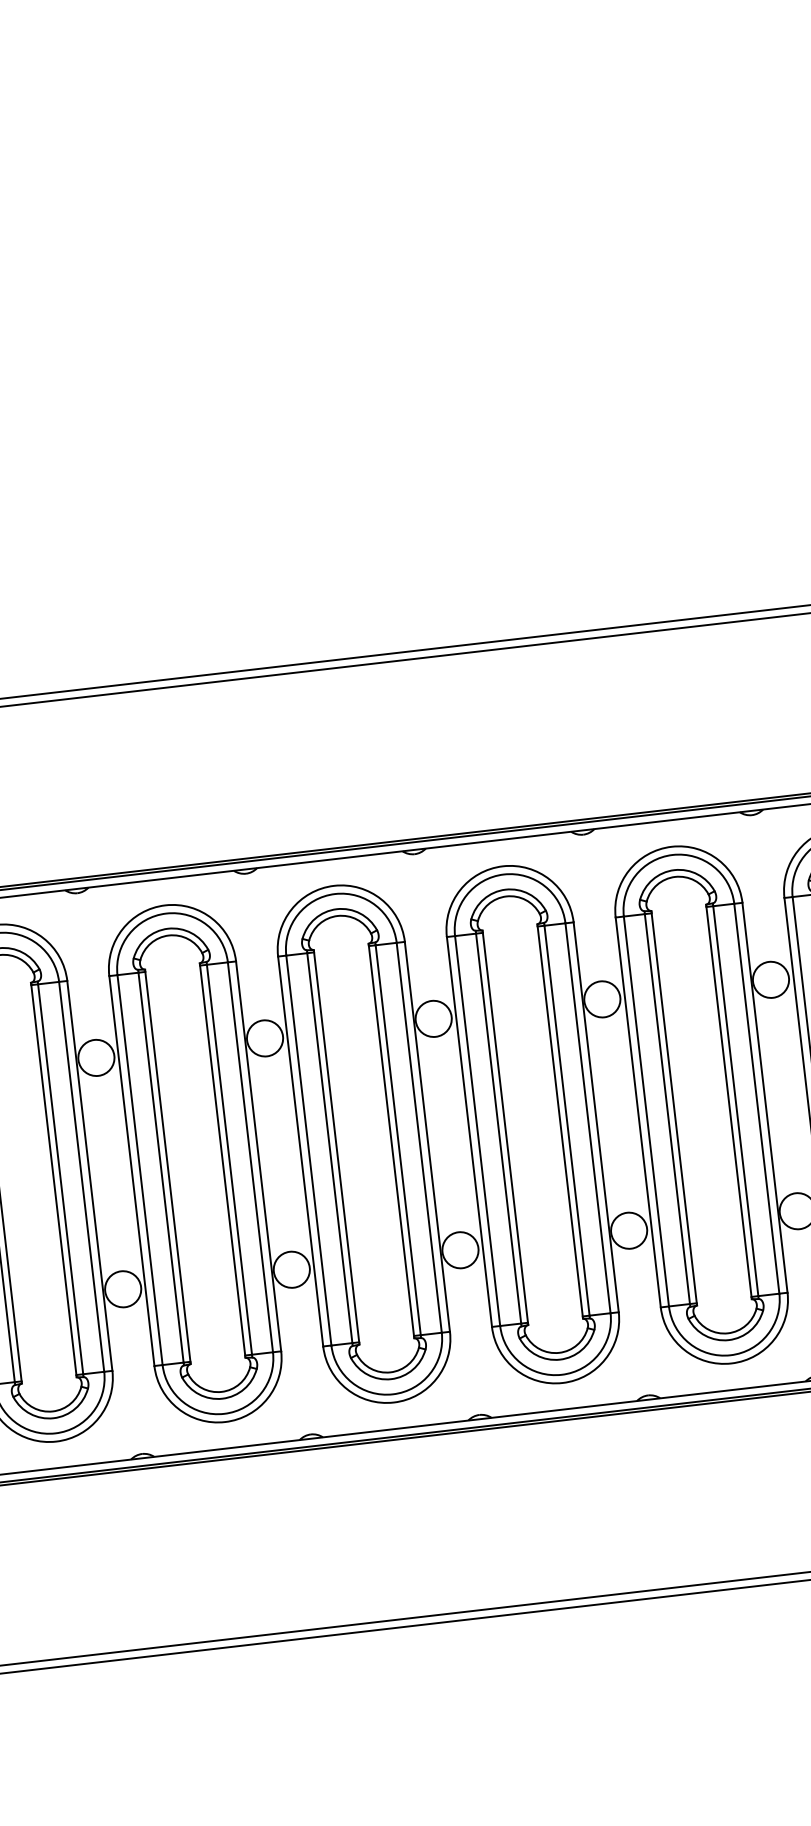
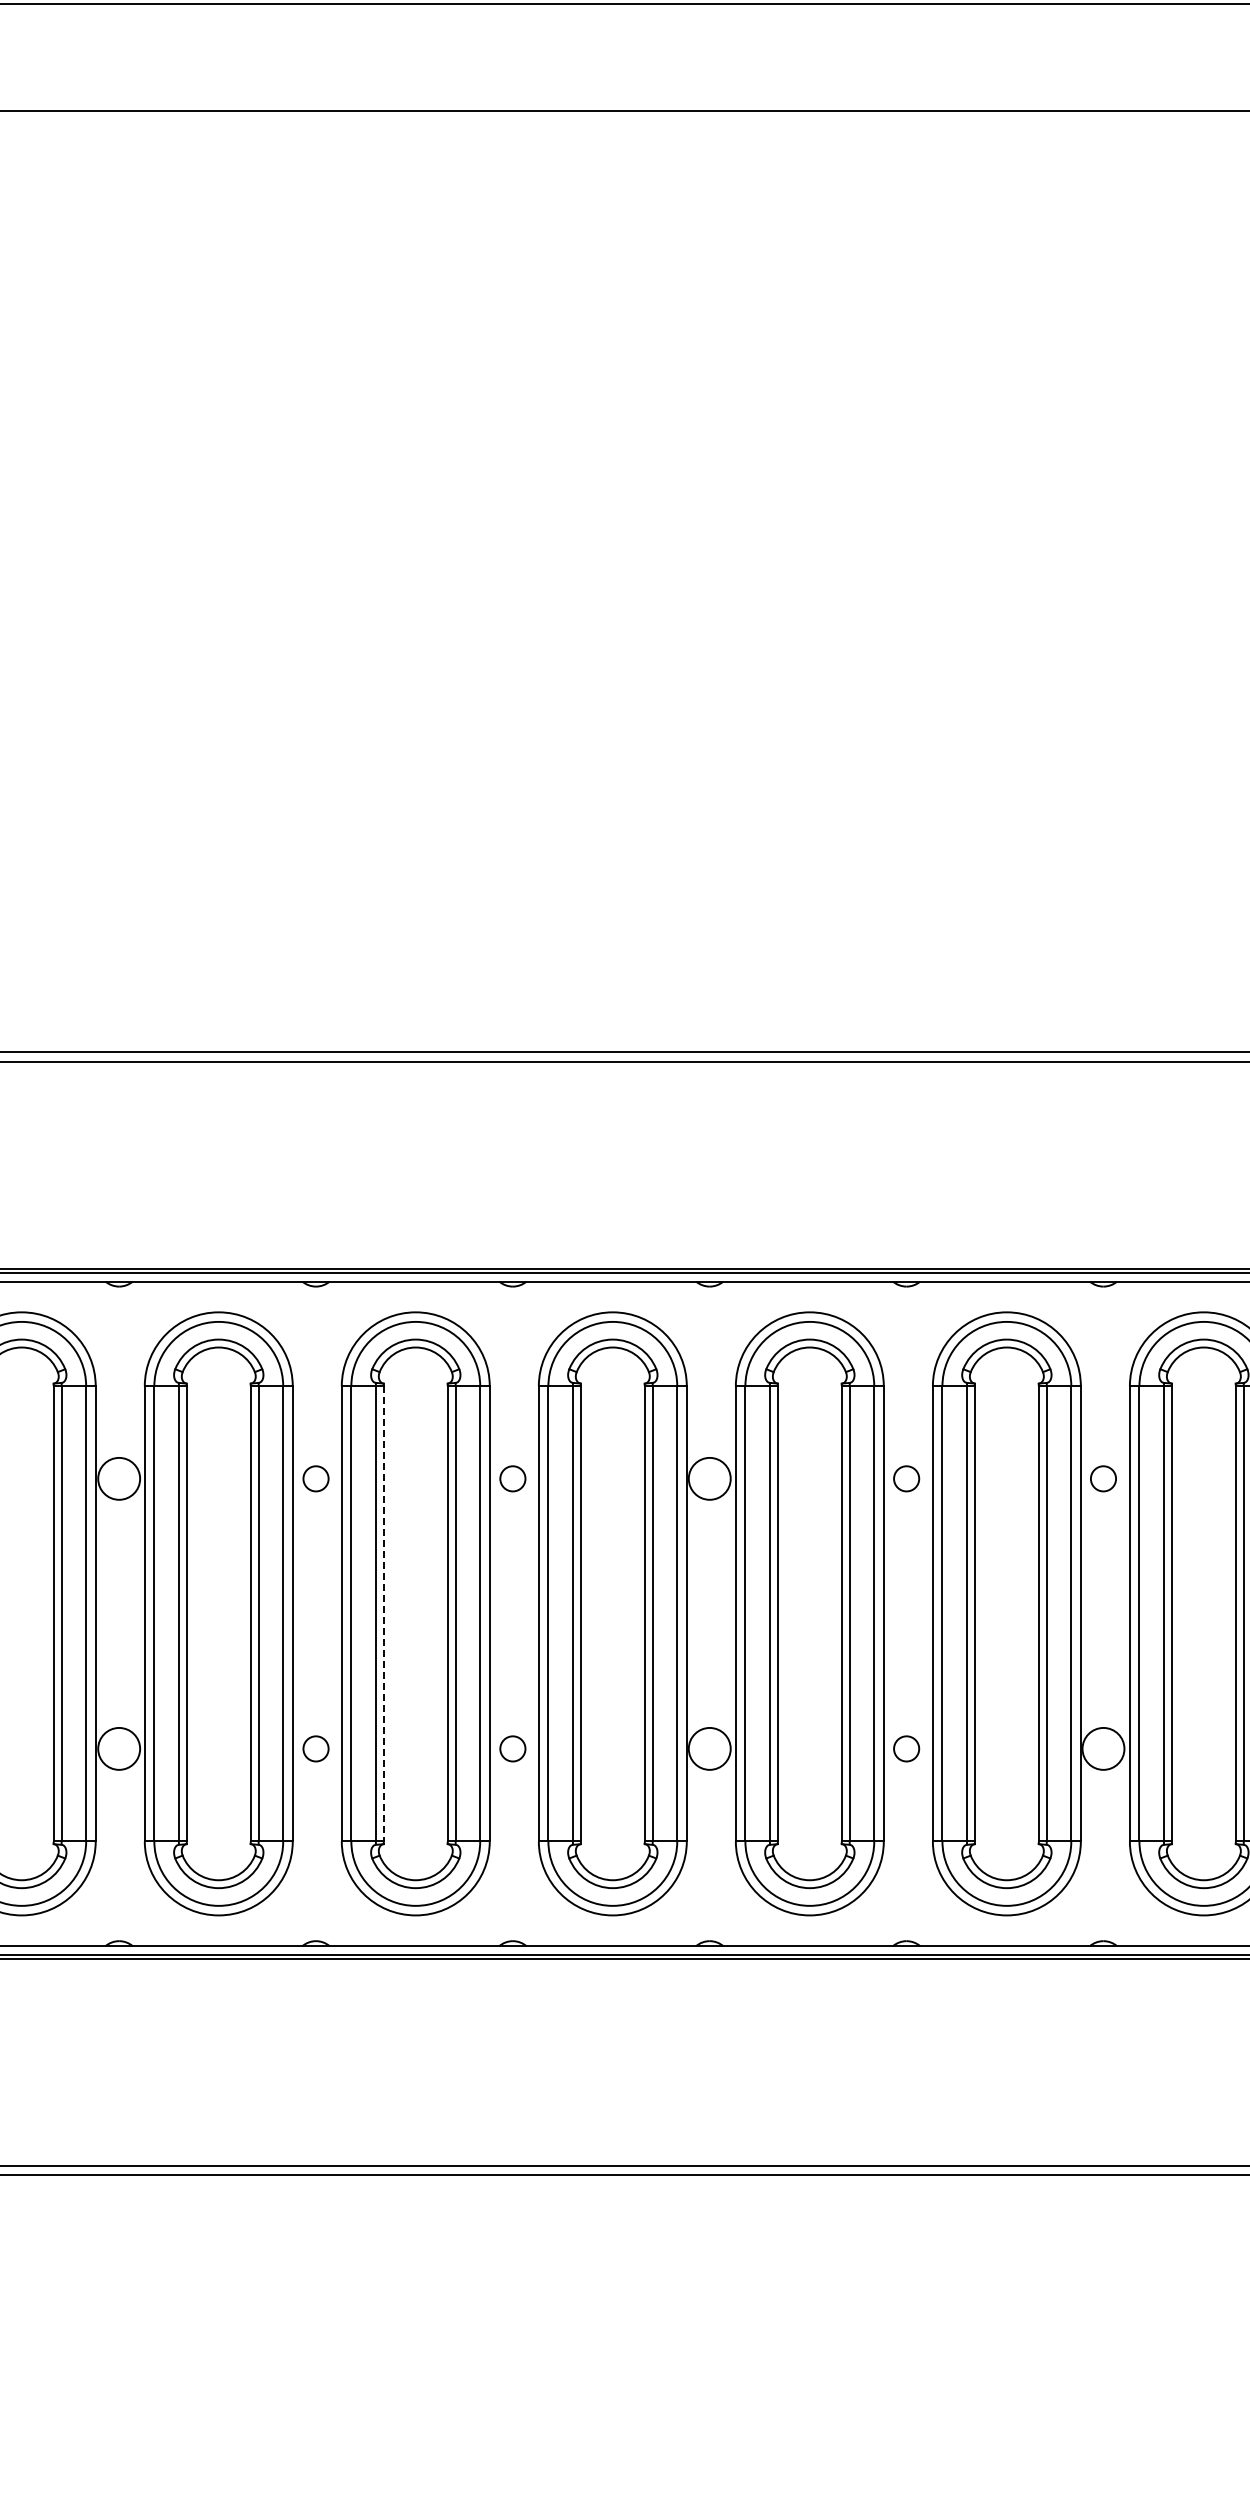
circle: (770, 979) -> (1103, 1478), size x0.6
circle: (602, 999) -> (906, 1478), size x0.6
circle: (264, 1038) -> (512, 1478), size x0.6
circle: (96, 1057) -> (316, 1478), size x0.6
line: (167, 1166) -> (383, 1613), solid -> dashed
circle: (628, 1230) -> (906, 1748), size x0.6
circle: (291, 1269) -> (512, 1748), size x0.6
circle: (123, 1288) -> (316, 1748), size x0.6

